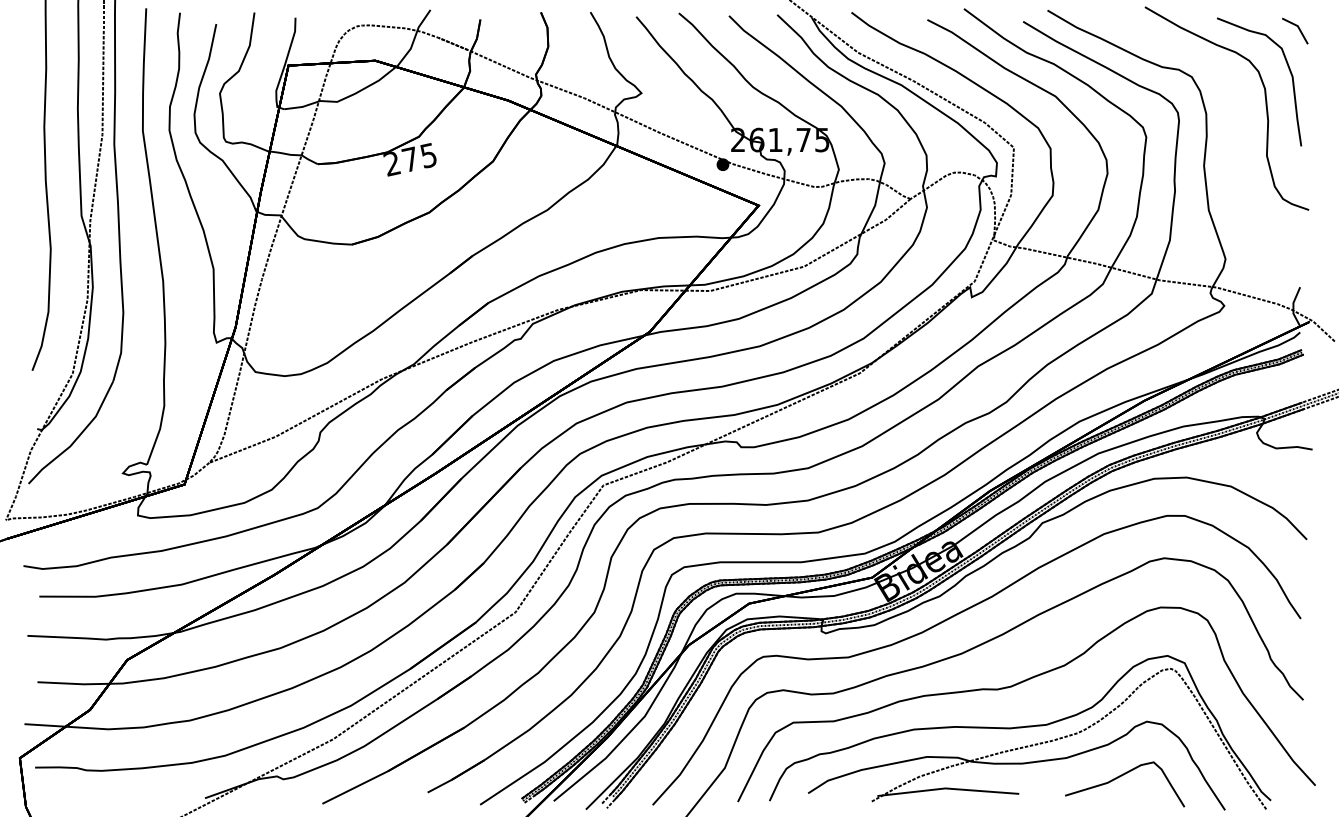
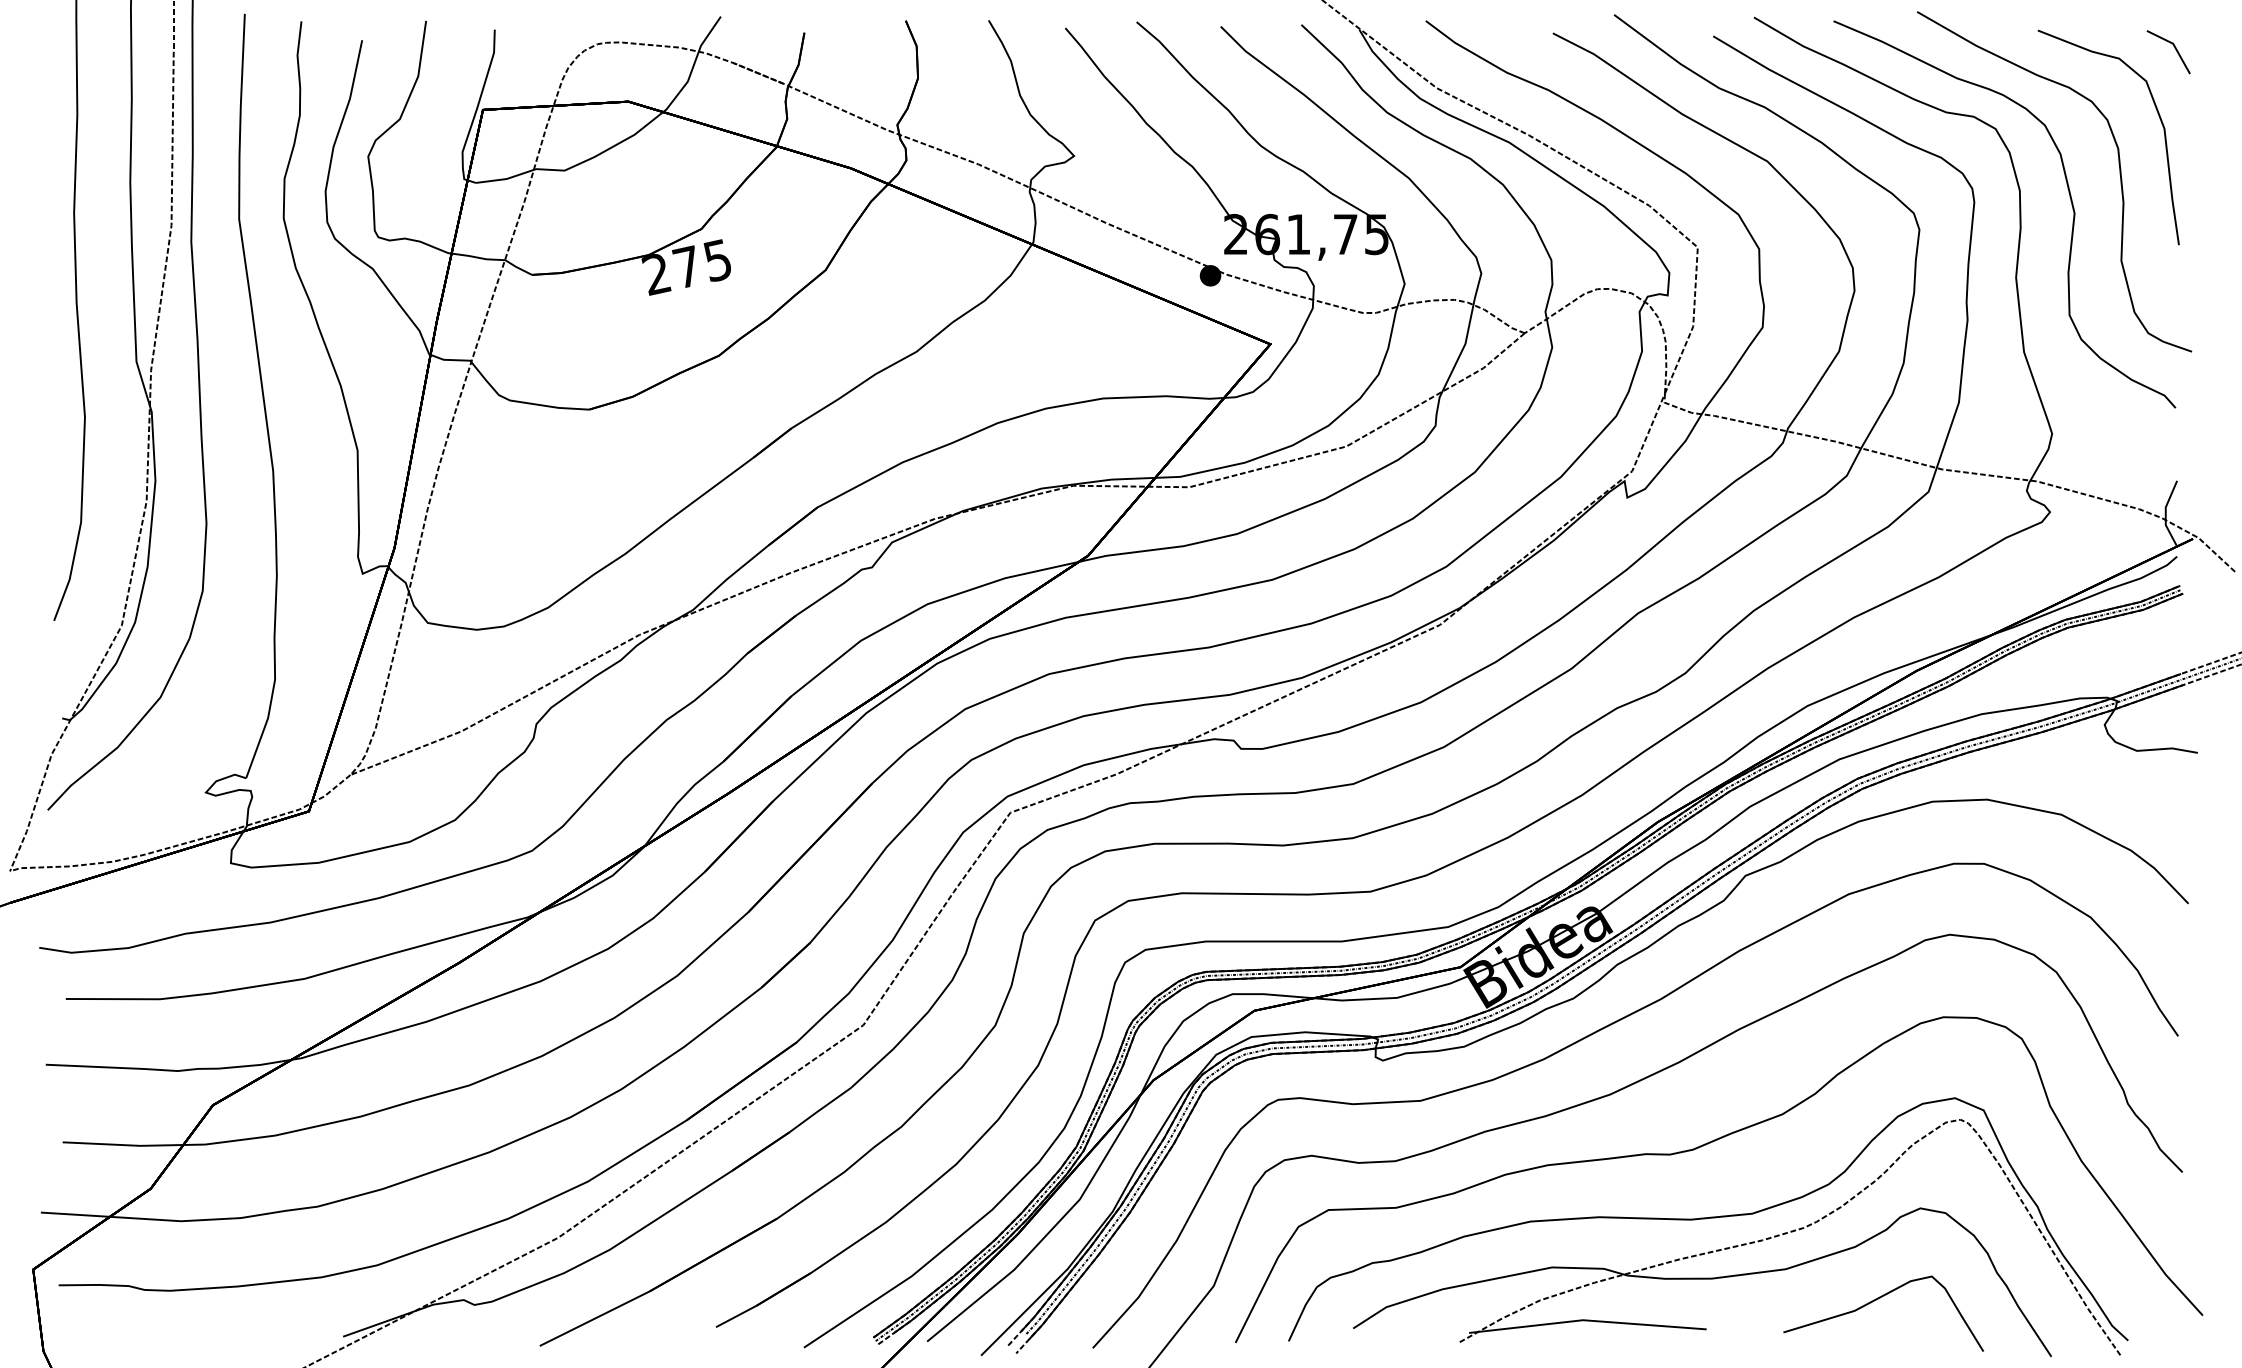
curve: (1235, 118) -> (2068, 198), added

